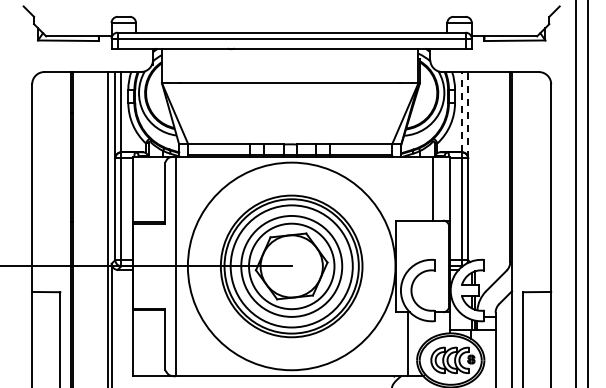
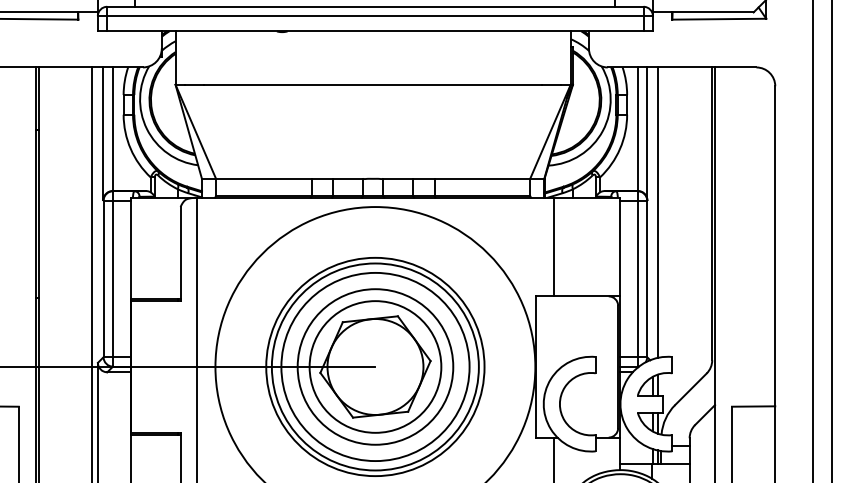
line: (462, 111) -> (638, 128), dashed -> solid
line: (468, 114) -> (647, 132), dashed -> solid
line: (475, 166) -> (658, 212), added
line: (432, 188) -> (553, 246), moved

